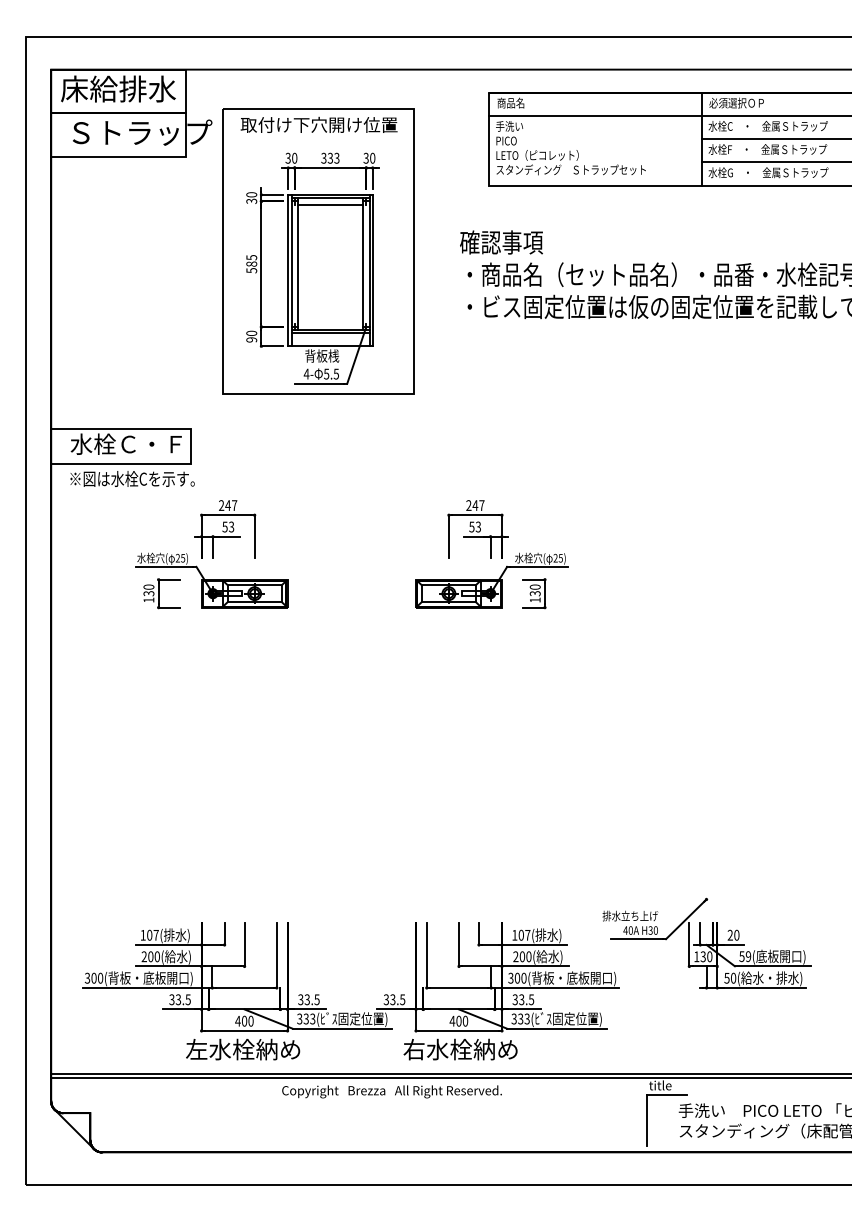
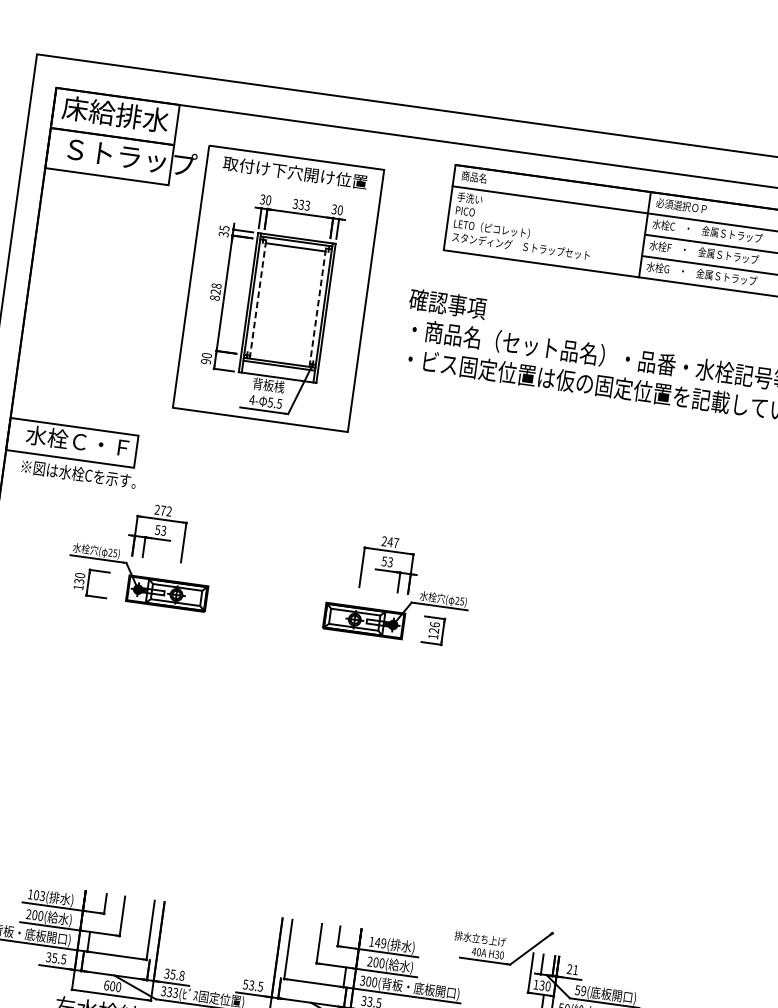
text: (251, 194) -> (224, 228), 30 -> 35
line: (297, 263) -> (257, 297), solid -> dashed
line: (363, 263) -> (318, 305), solid -> dashed
text: (251, 264) -> (215, 292), 585 -> 828
text: (231, 505) -> (166, 511), 247 -> 272
text: (534, 590) -> (433, 627), 130 -> 126
text: (155, 934) -> (41, 895), 107( -> 103(
text: (524, 934) -> (380, 942), 107( -> 149(
text: (736, 934) -> (575, 969), 20 -> 21
text: (178, 999) -> (54, 957), 33.5 -> 35.5
text: (312, 999) -> (177, 974), 33.5 -> 35.8
text: (386, 999) -> (245, 984), 33.5 -> 53.5
text: (237, 1020) -> (106, 984), 400 -> 600

